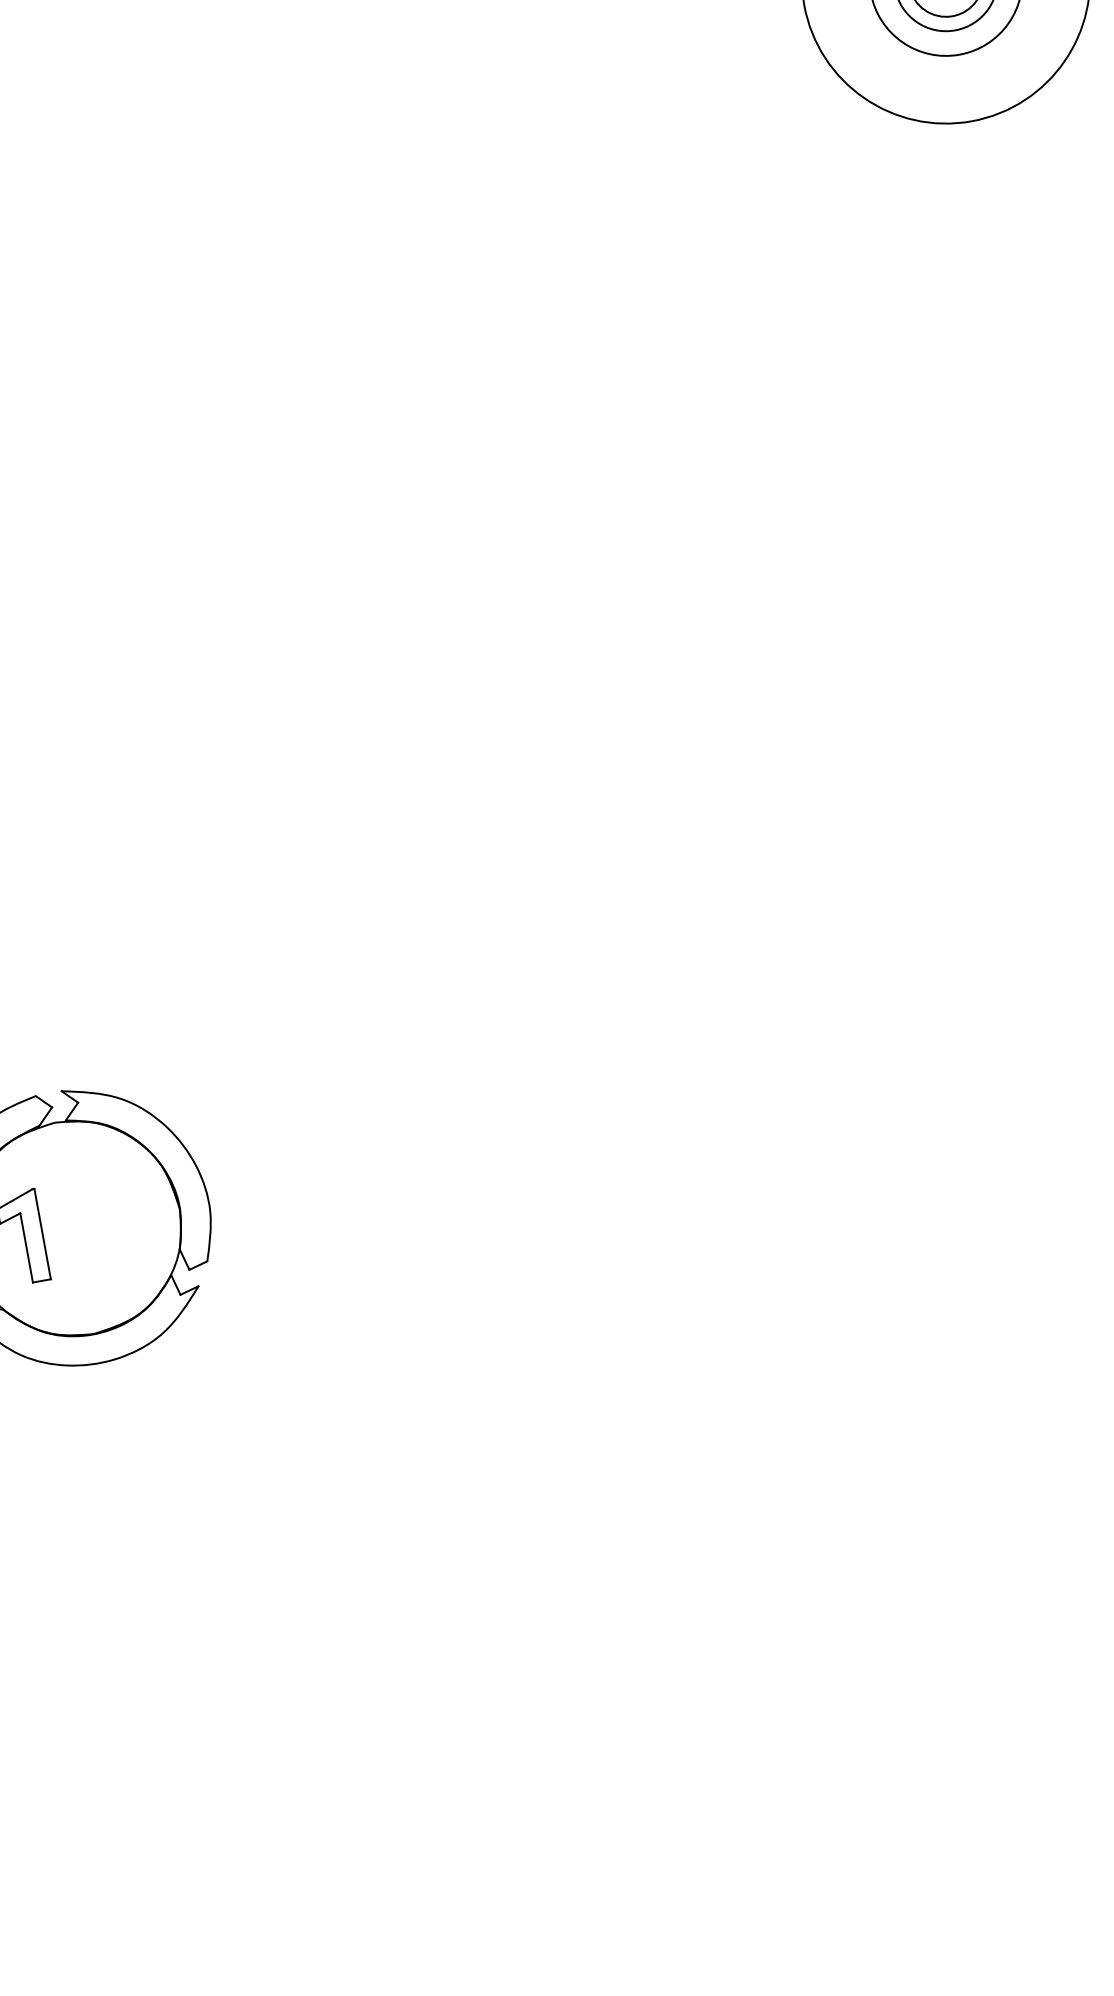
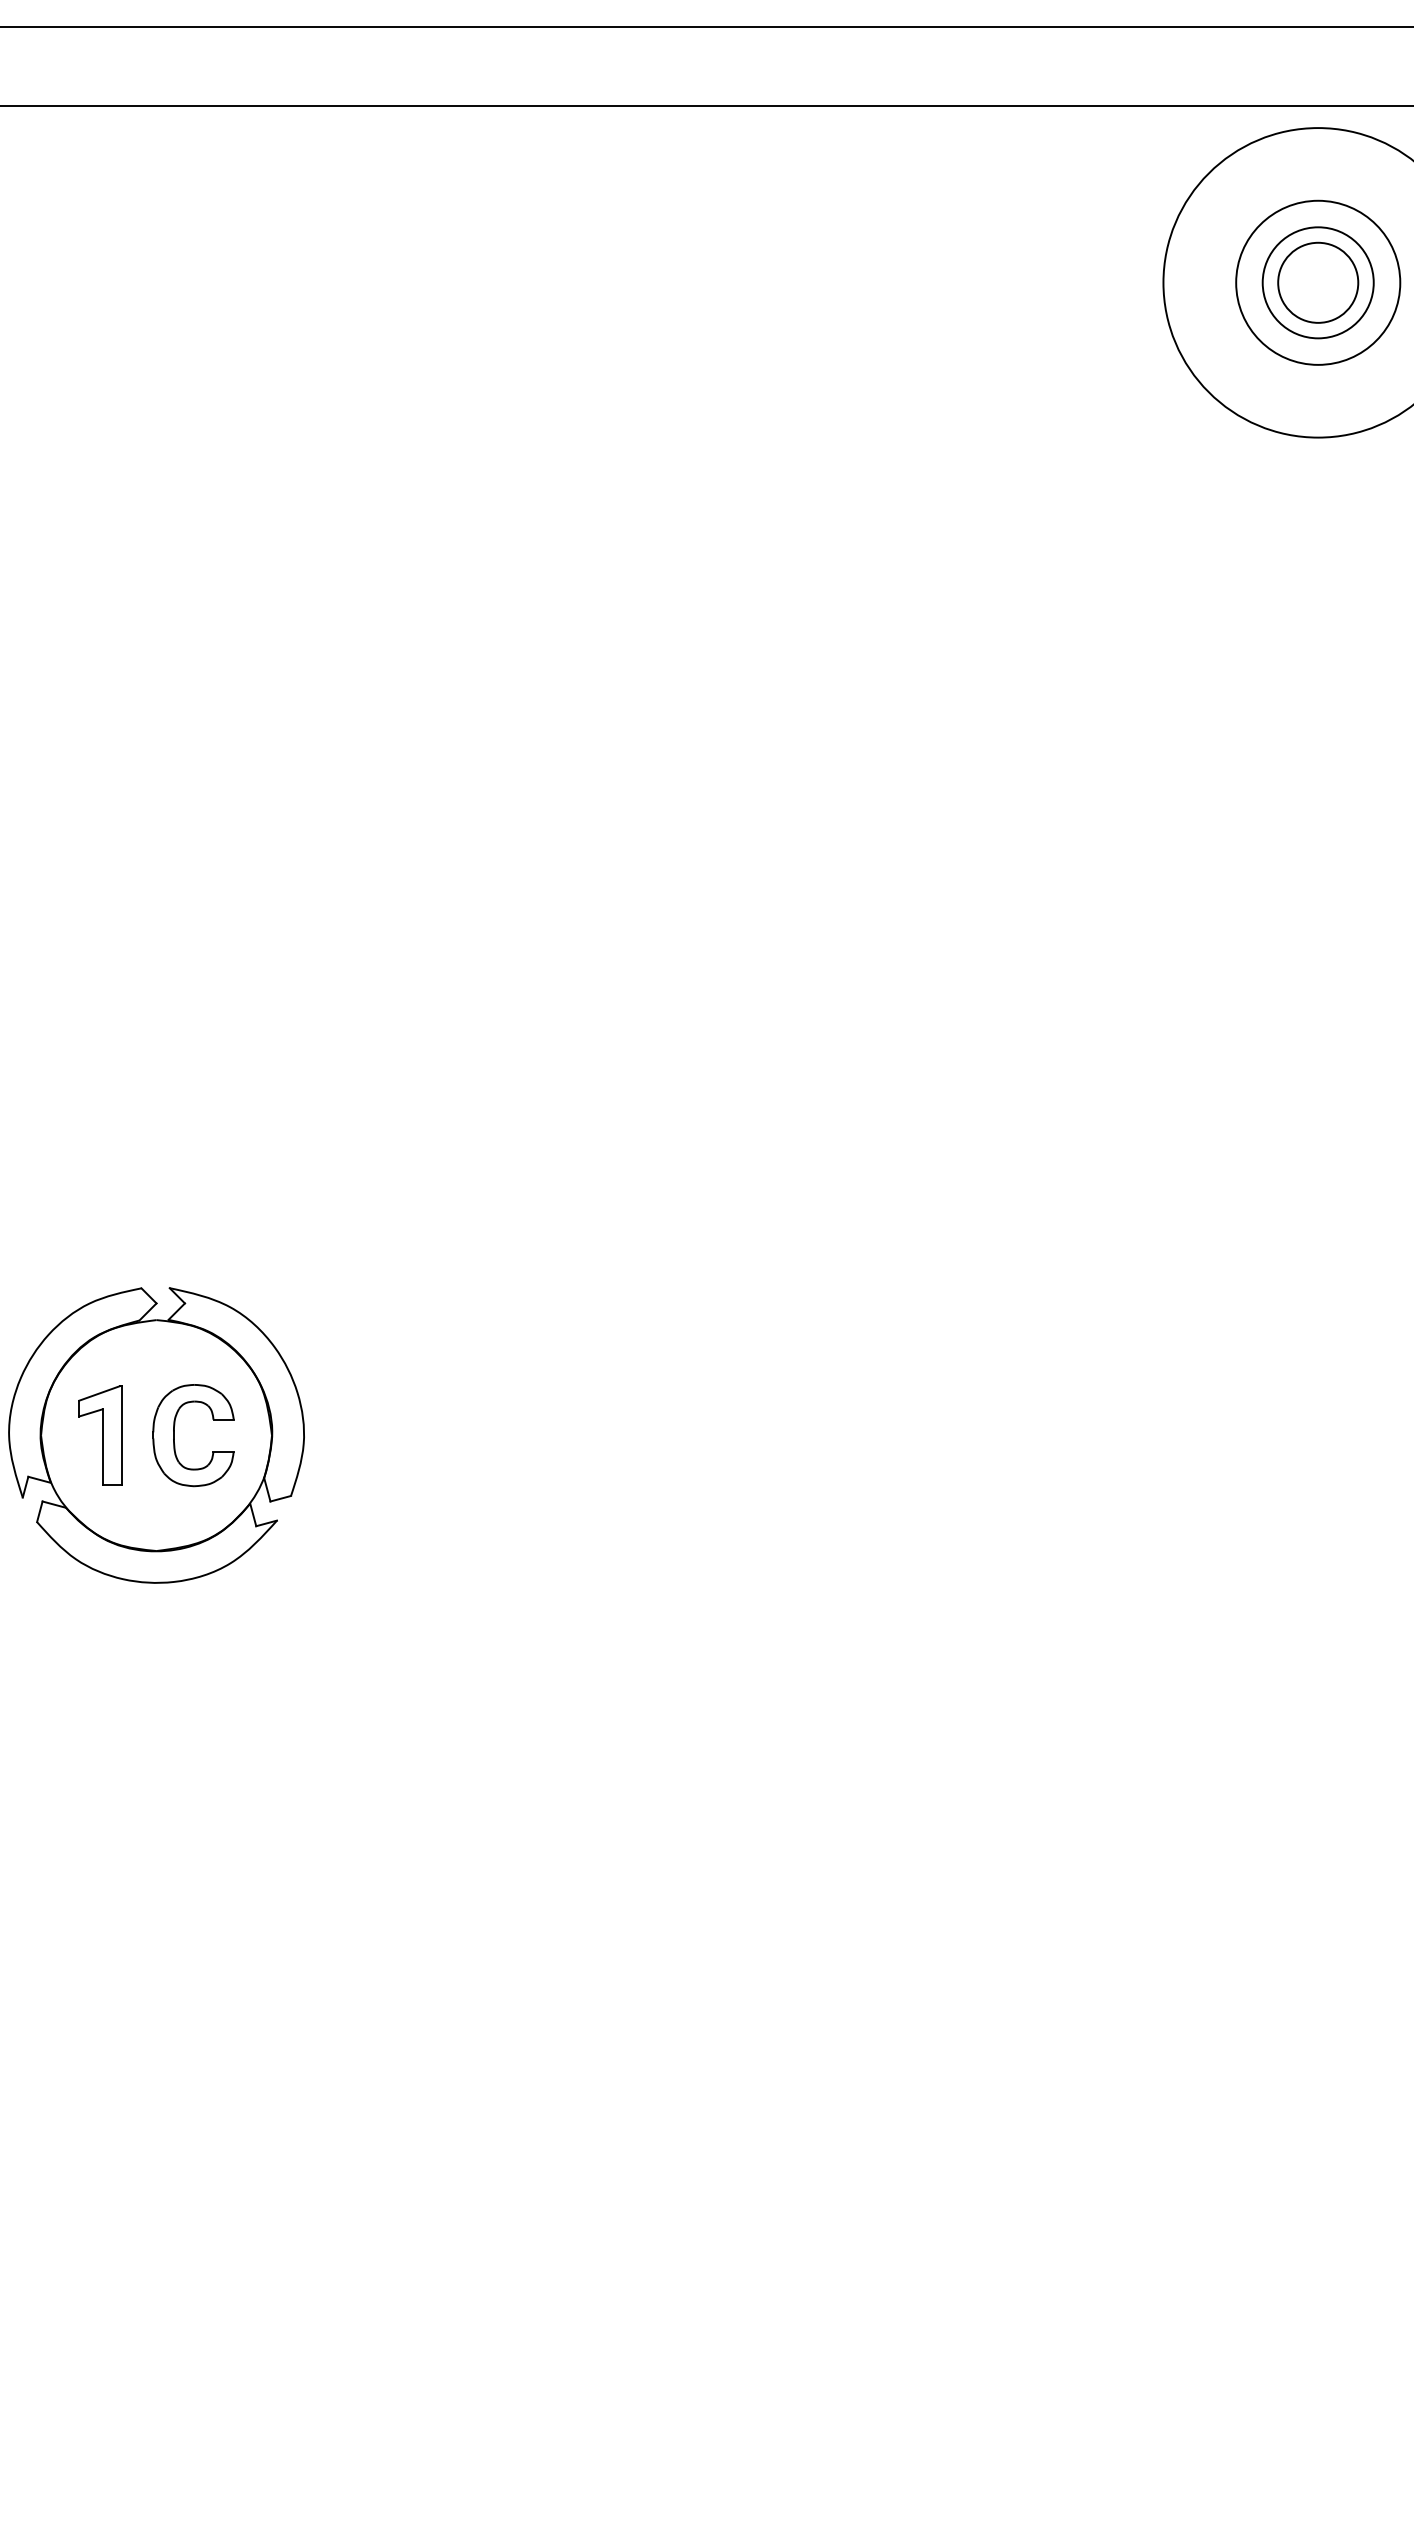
part: (90, 1225) -> (174, 1435), added

